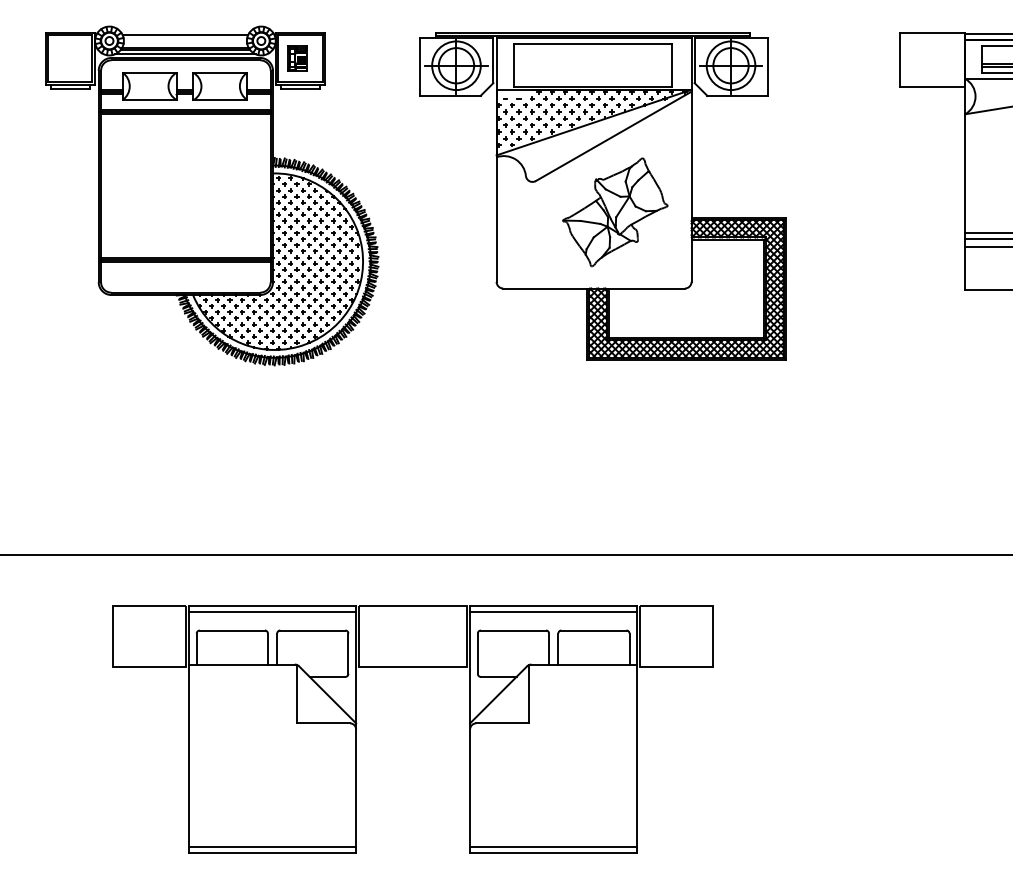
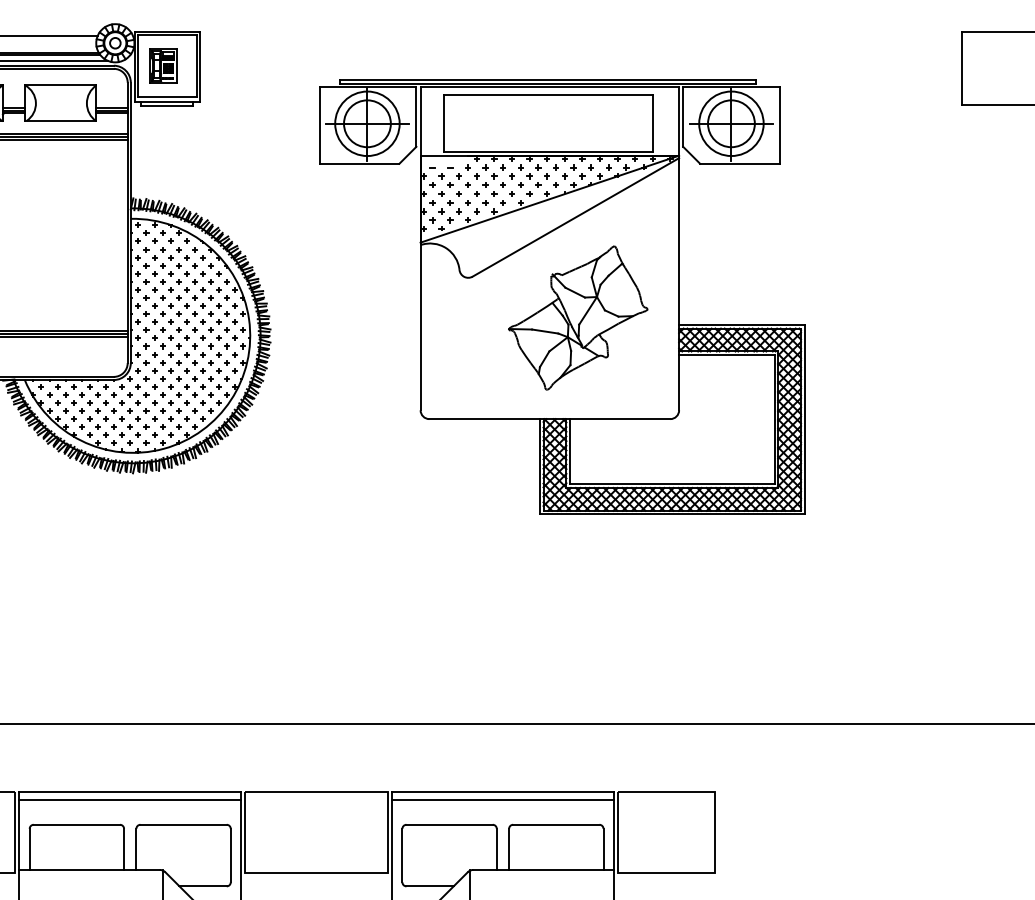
part: (602, 196) -> (561, 297), moved

